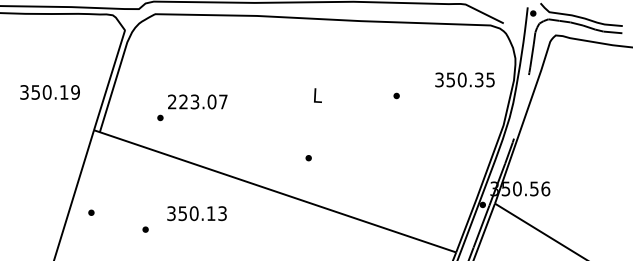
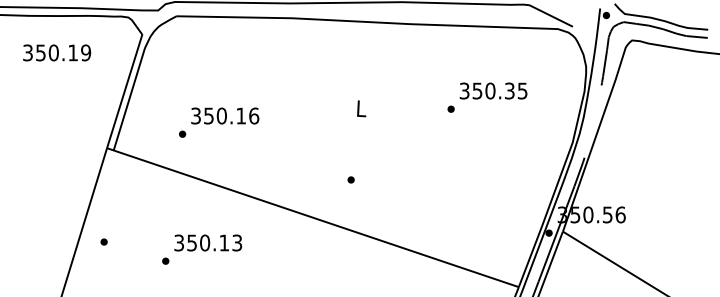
text: (464, 79) -> (493, 90), moved
text: (49, 92) -> (56, 53), moved
text: (197, 101) -> (224, 115), 223.07 -> 350.16
text: (196, 213) -> (207, 242), moved

